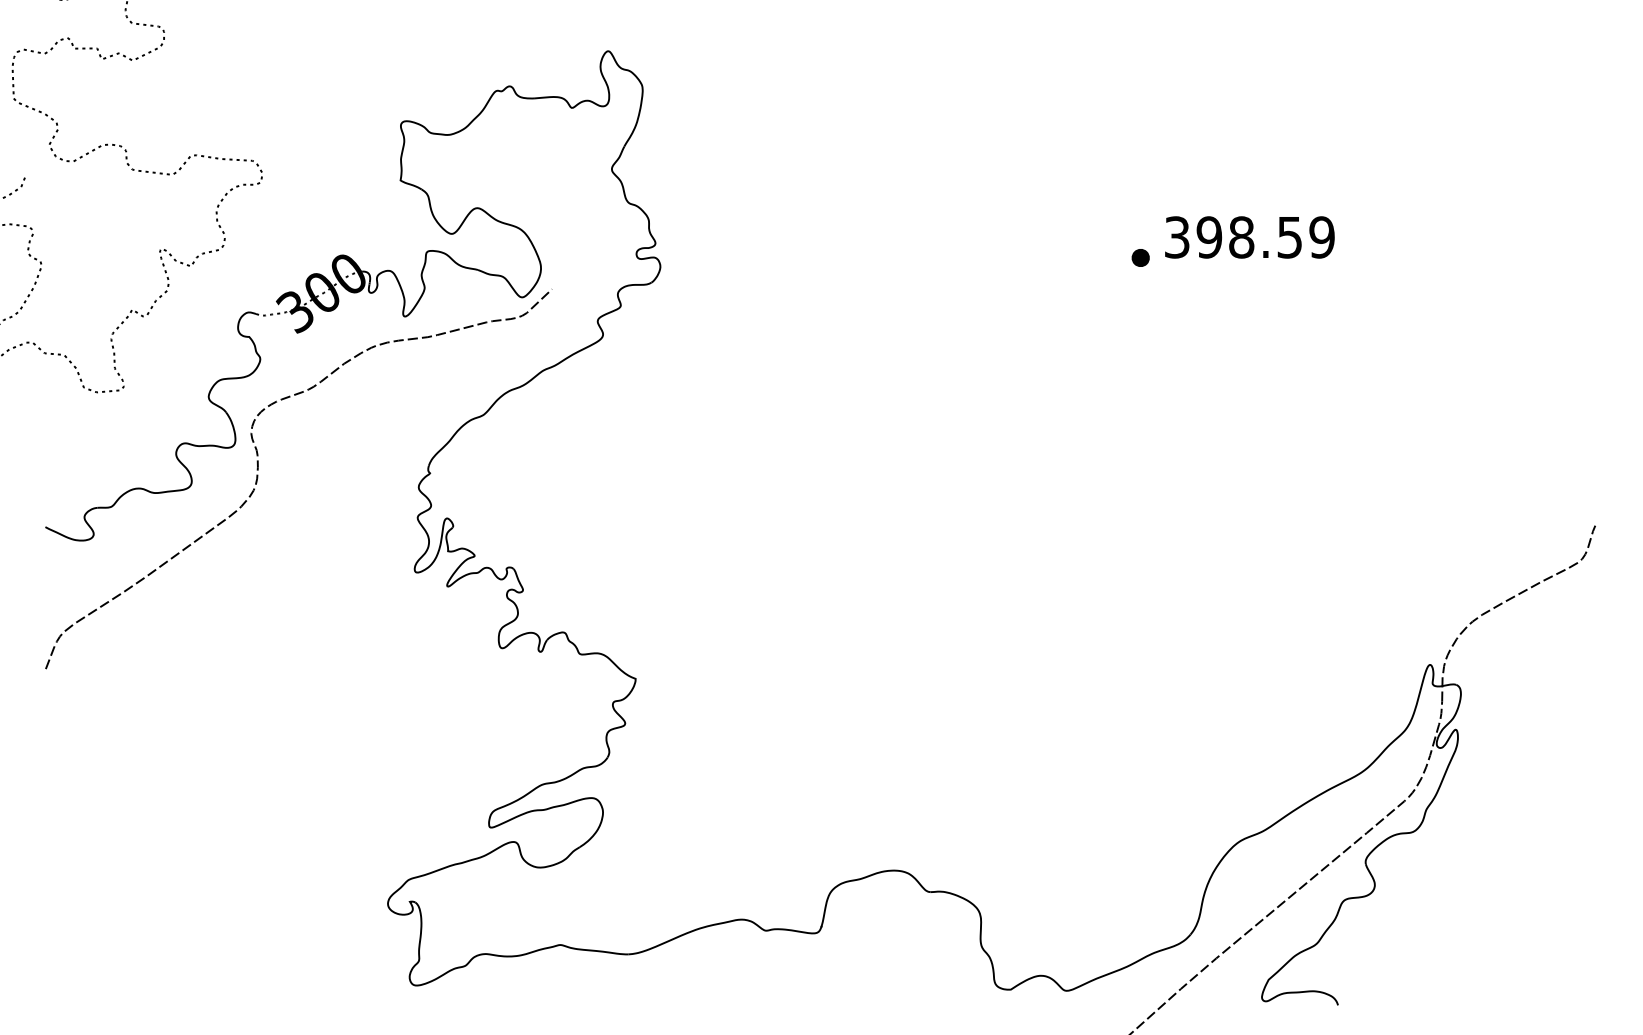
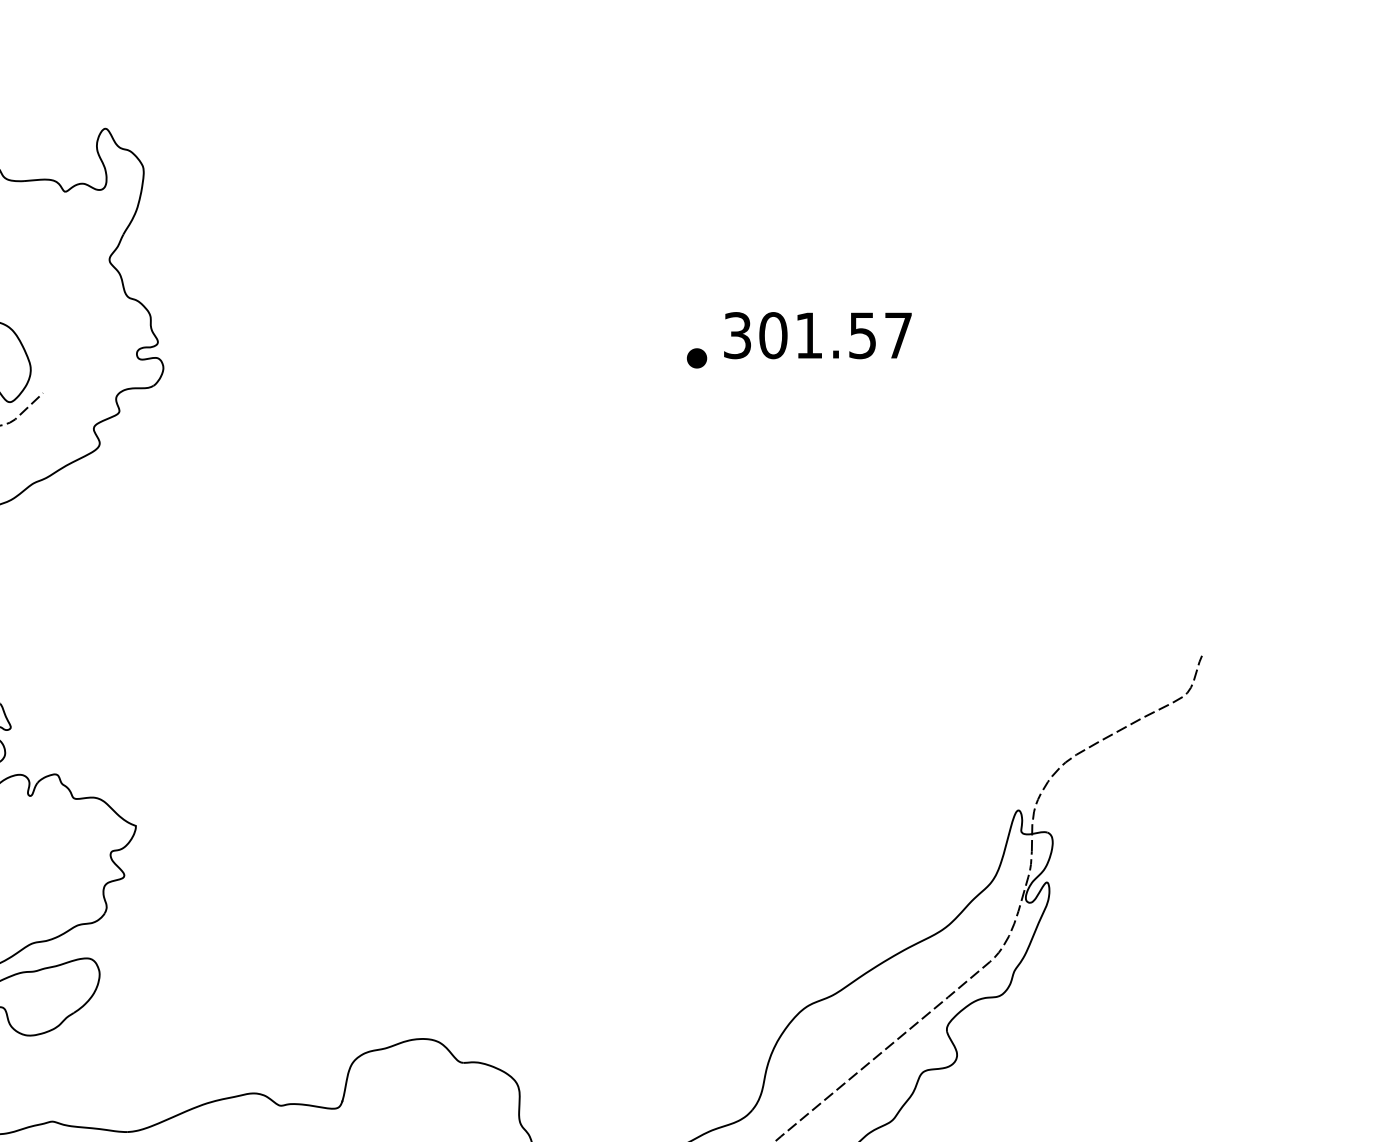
text: (1265, 237) -> (835, 335), 398.59 -> 301.57

